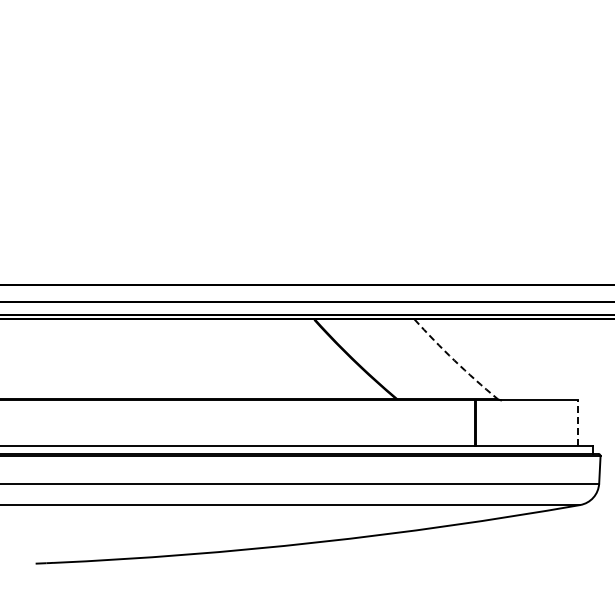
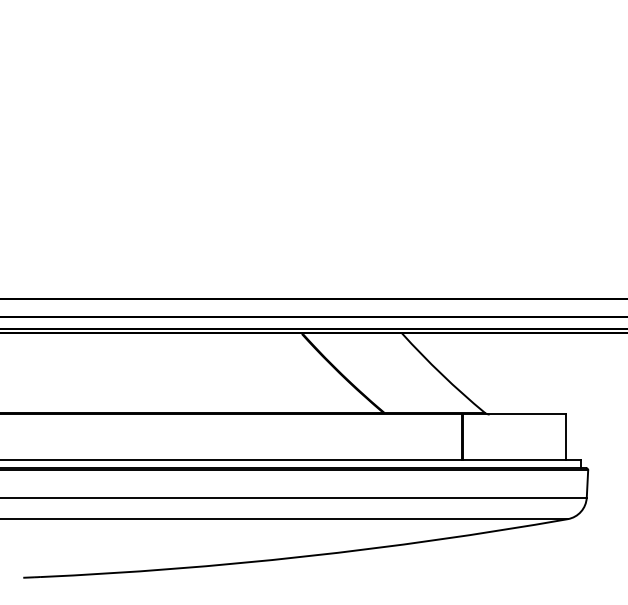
arc: (454, 360) -> (442, 374), dashed -> solid
line: (577, 423) -> (565, 437), dashed -> solid

